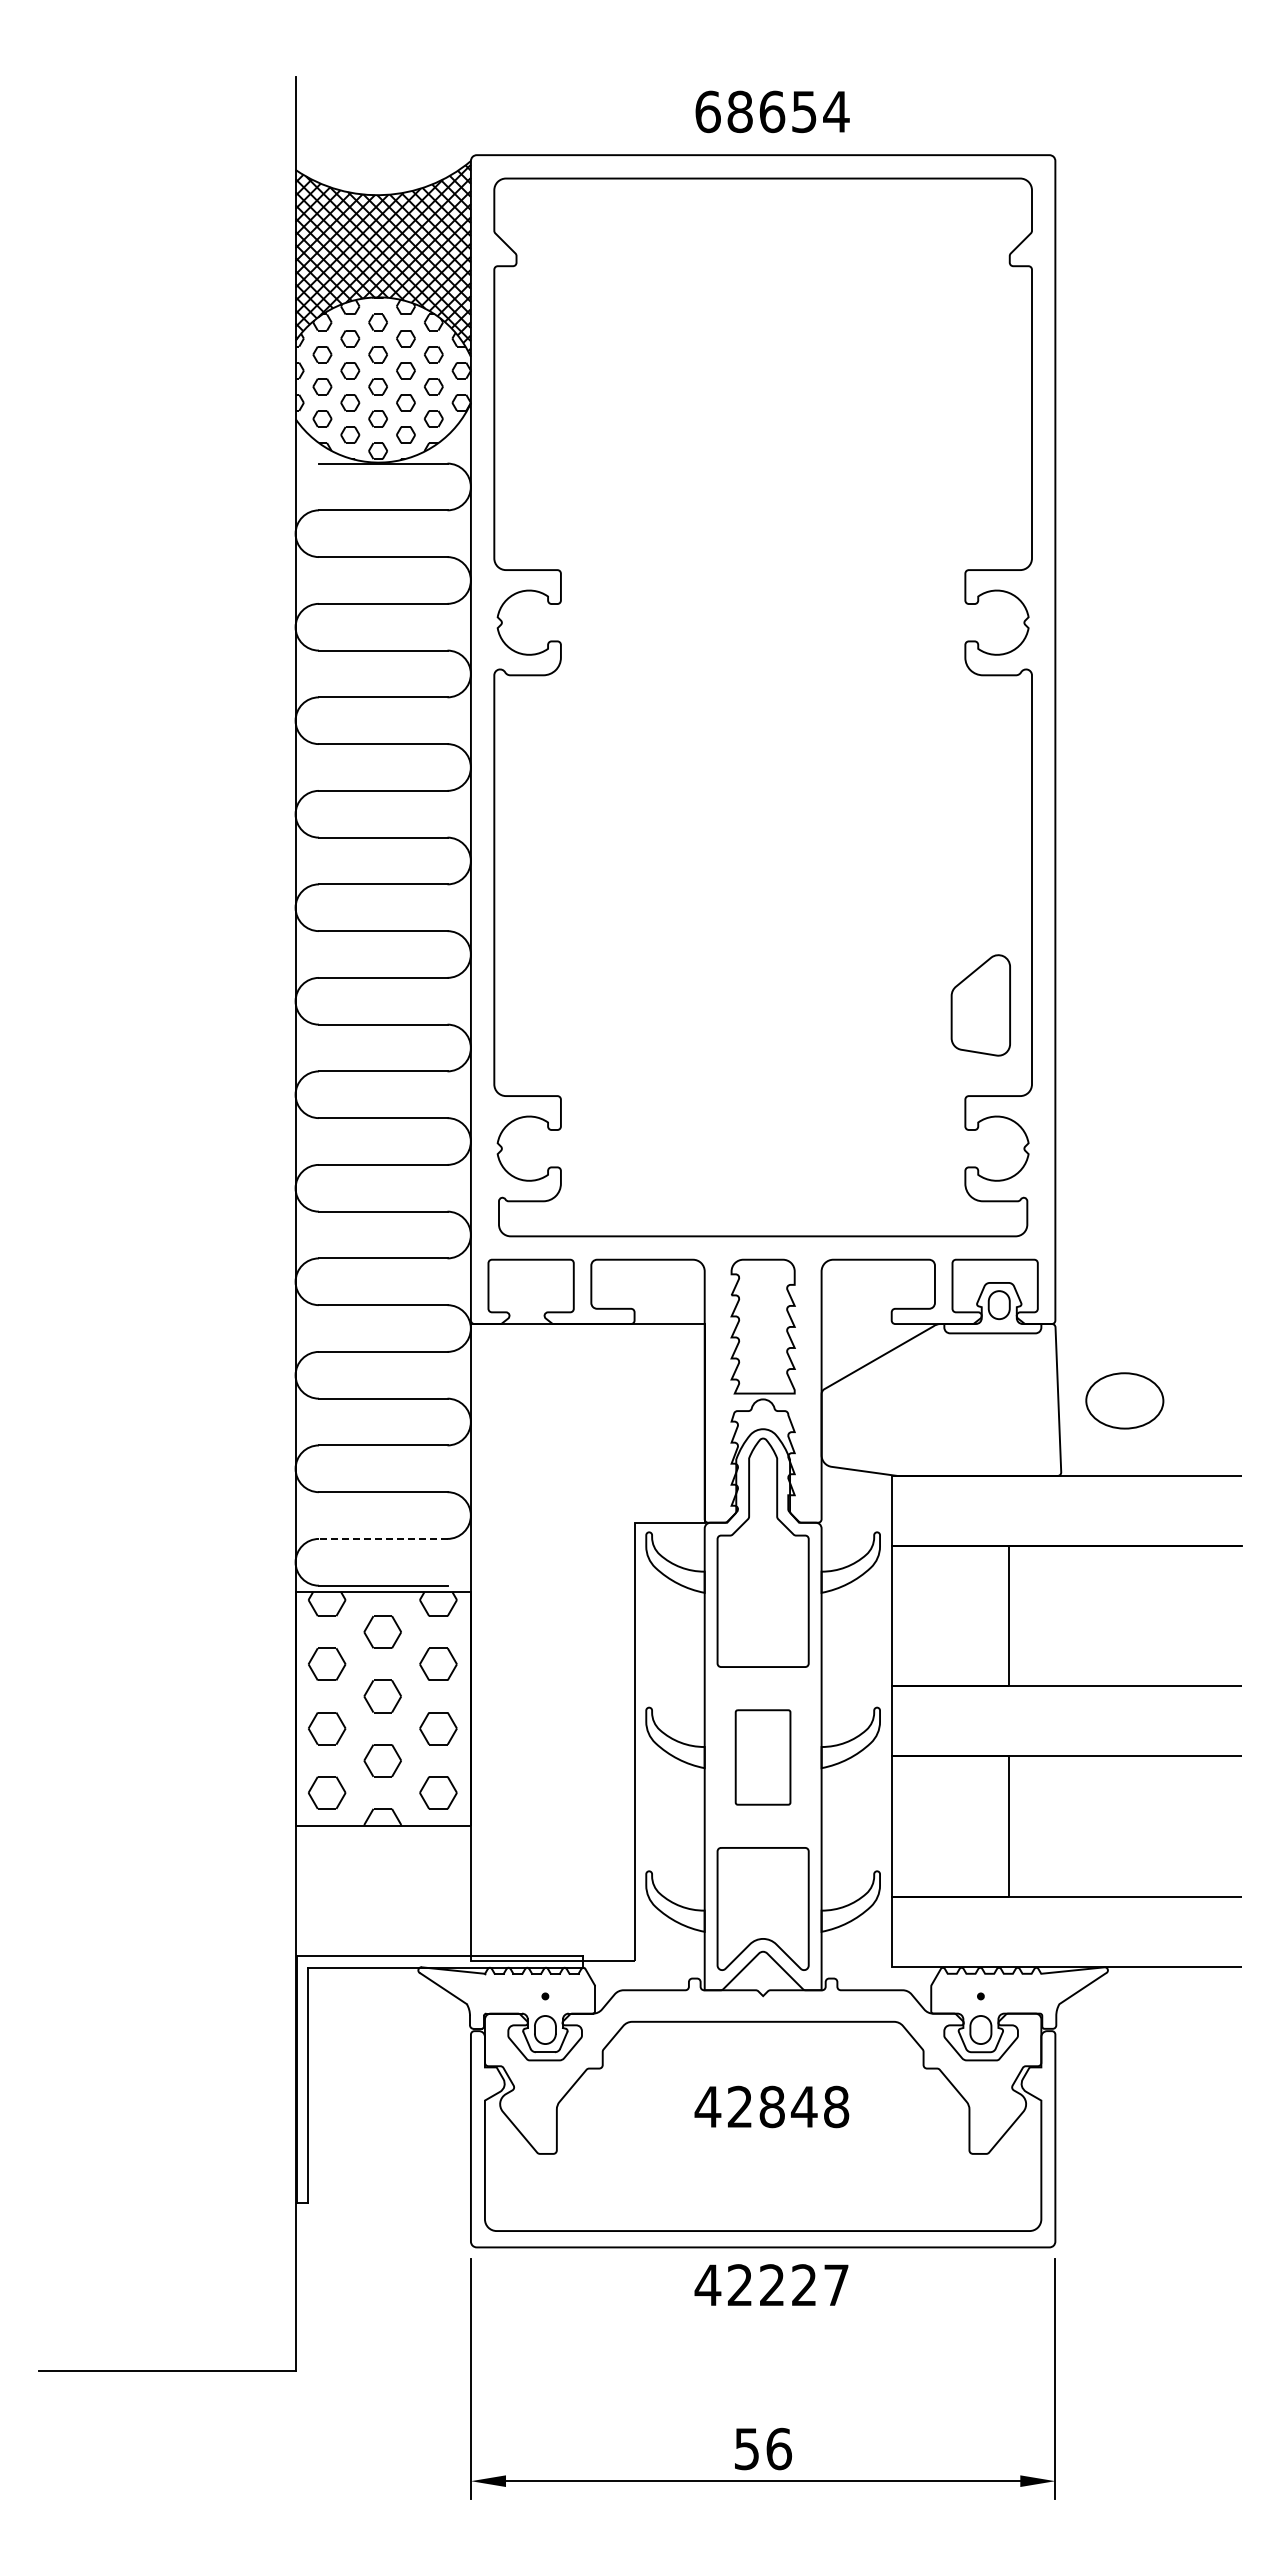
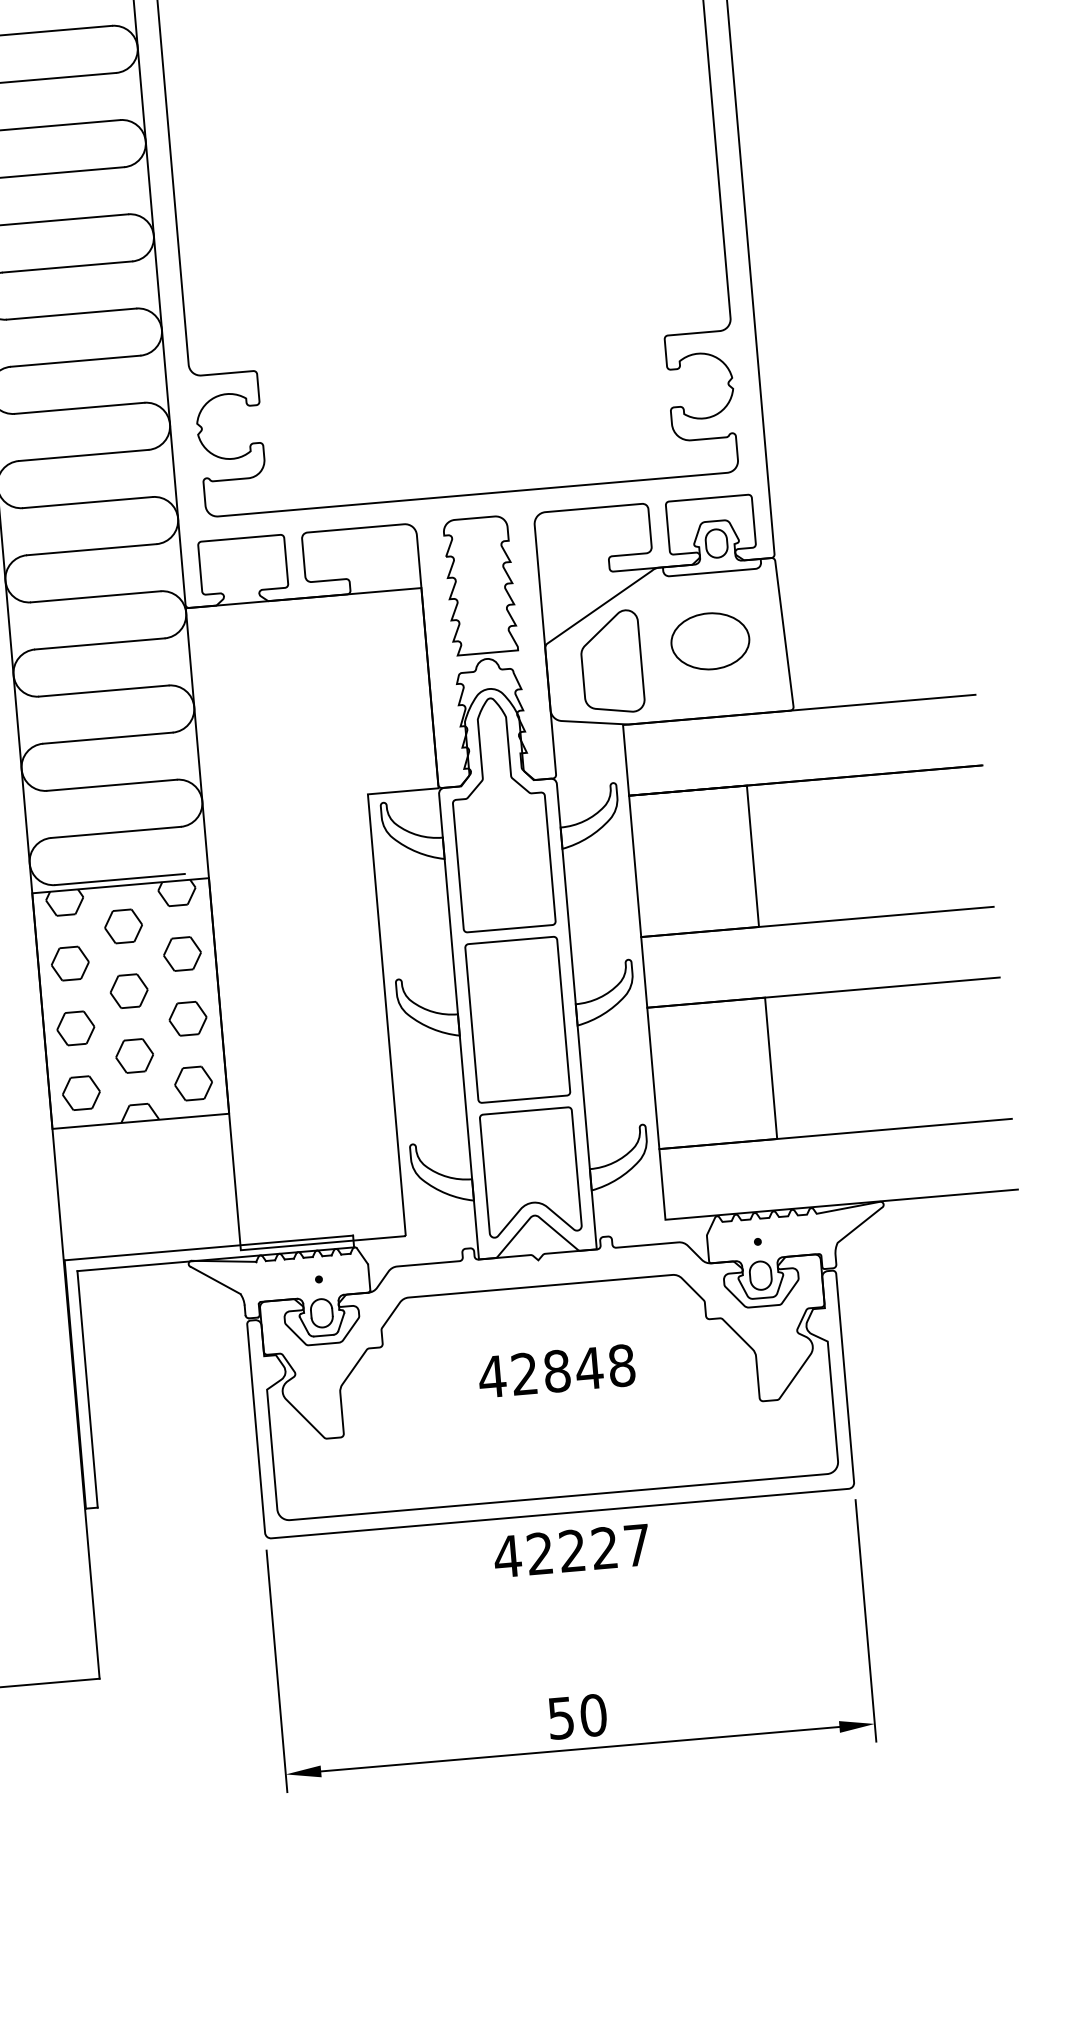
part: (980, 1005) -> (611, 662), moved
part: (1124, 1400) -> (710, 640), moved
line: (382, 1538) -> (115, 832), dashed -> solid
part: (762, 1757) -> (517, 1019), size x1.67
text: (779, 2448) -> (593, 1714), 56 -> 50

